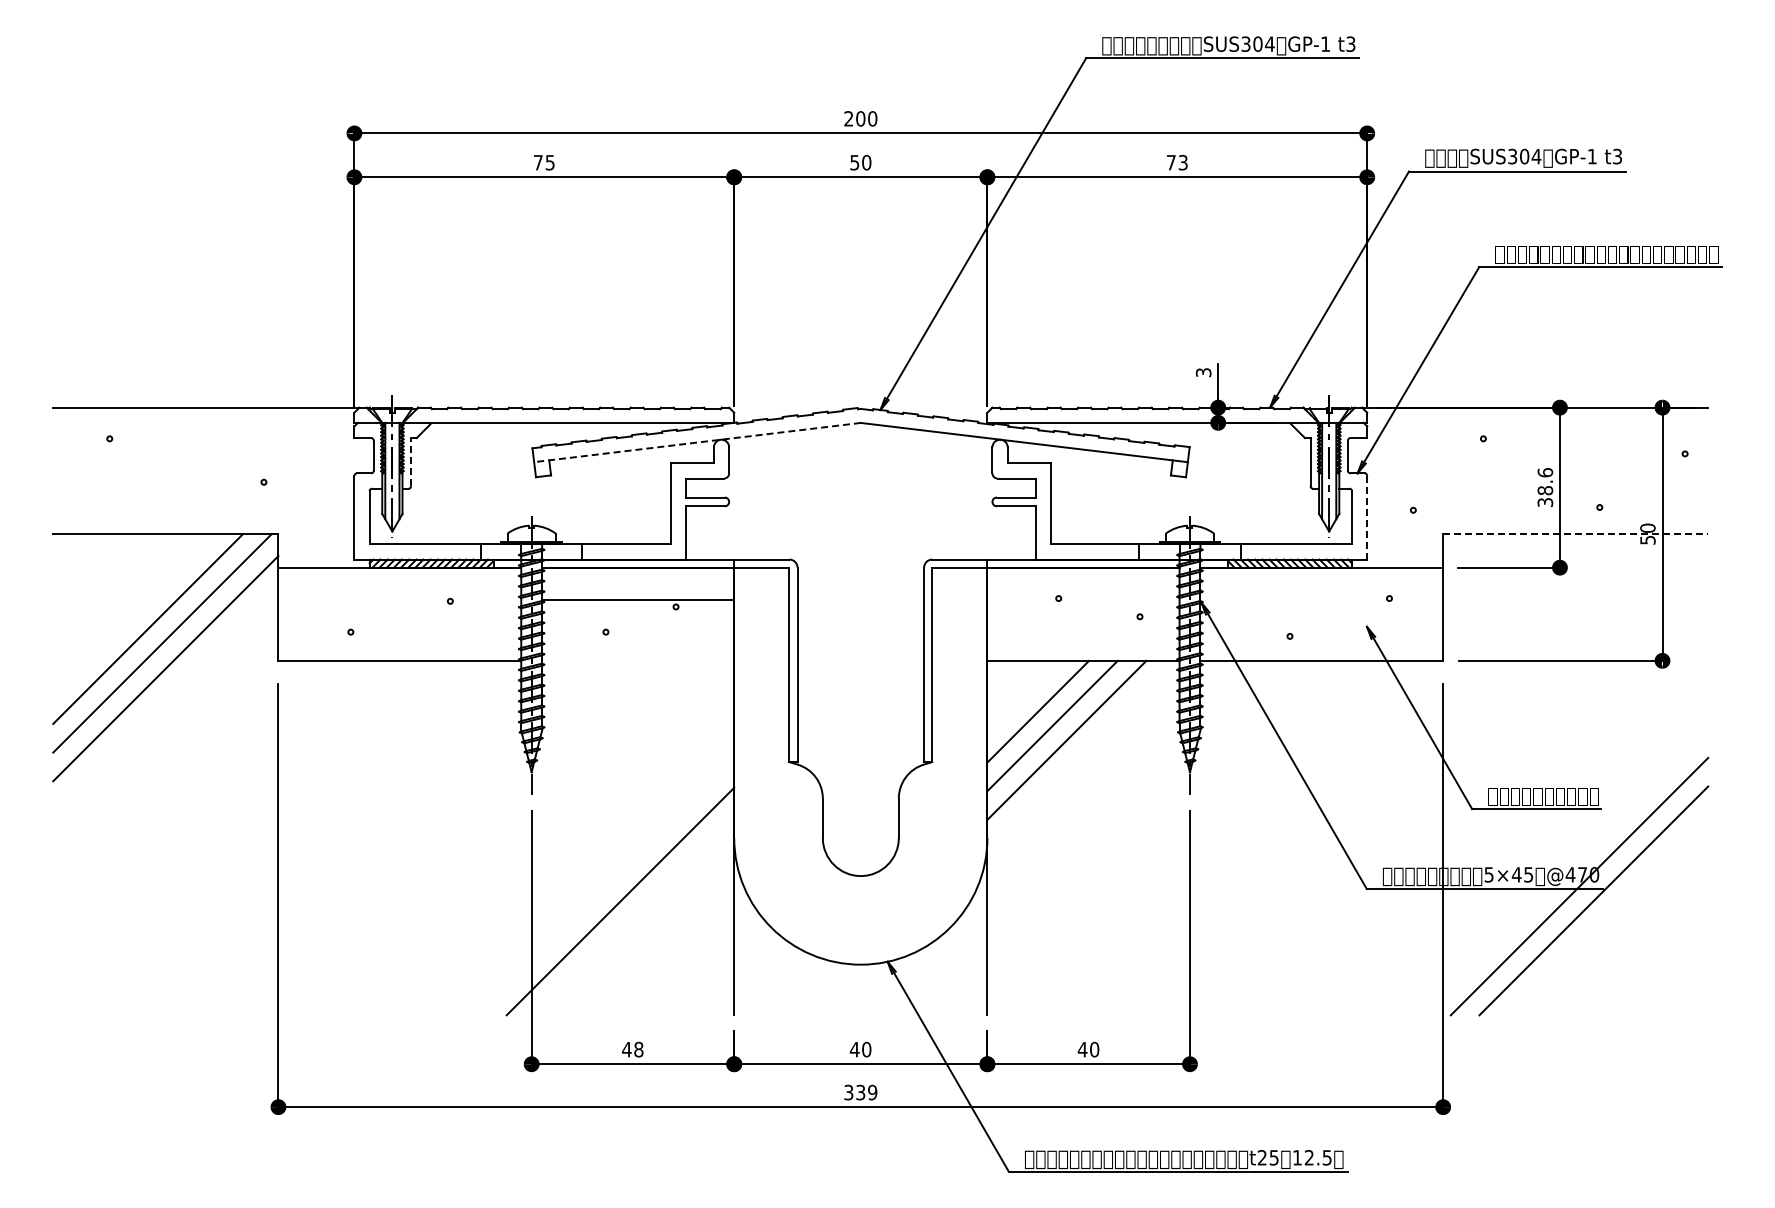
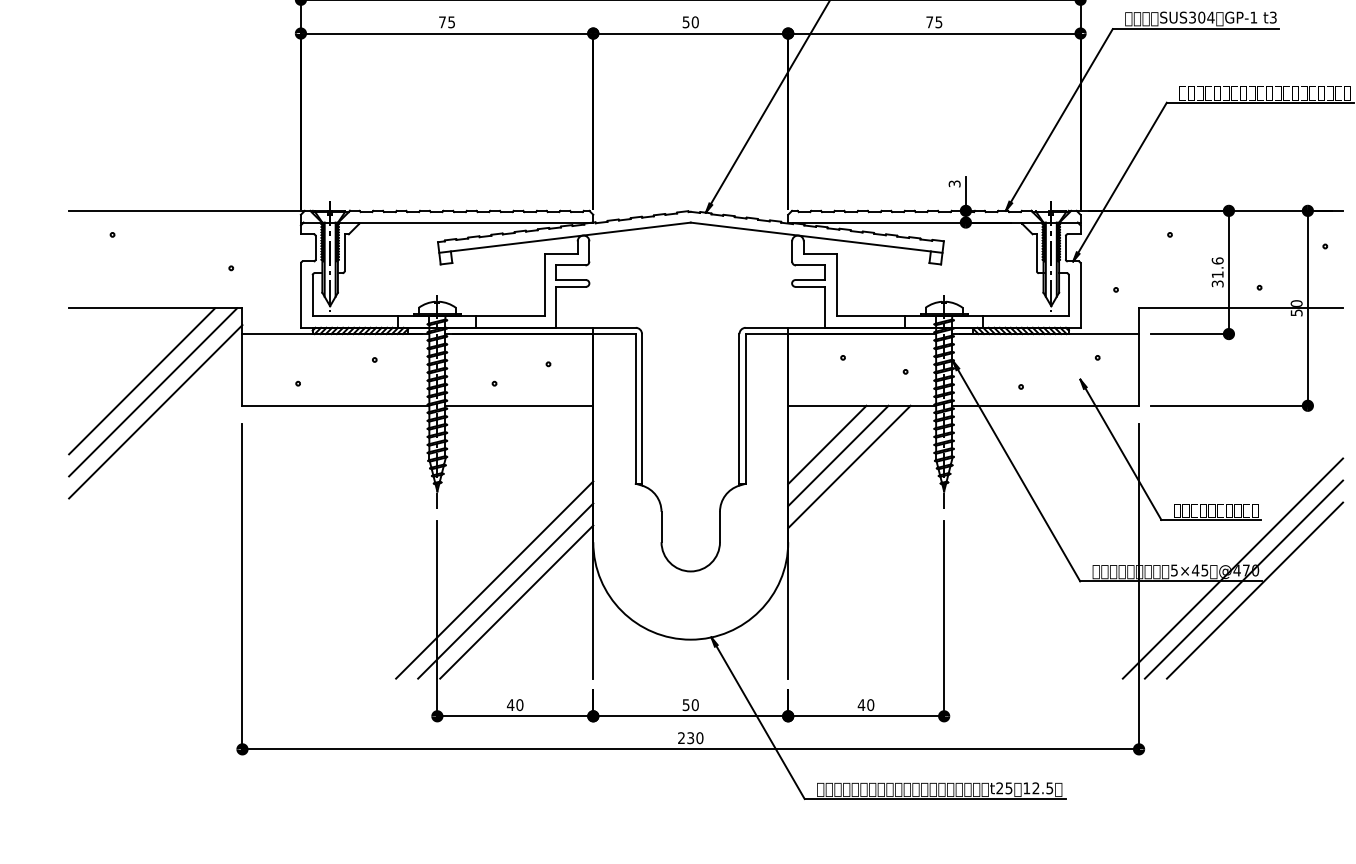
text: (1183, 161) -> (939, 21), 73 -> 75
line: (697, 442) -> (565, 237), dashed -> solid
line: (411, 461) -> (344, 252), dashed -> solid
text: (1545, 490) -> (1217, 274), 38.6 -> 31.6
line: (1367, 517) -> (1080, 295), dashed -> solid
line: (1576, 534) -> (1241, 308), dashed -> solid
line: (638, 599) -> (519, 405), moved
line: (1565, 872) -> (1233, 568), added
line: (606, 887) -> (494, 580), added
line: (634, 915) -> (516, 601), added
text: (638, 1049) -> (519, 704), 48 -> 40
text: (854, 1049) -> (685, 704), 40 -> 50
text: (860, 1092) -> (690, 738), 339 -> 230

